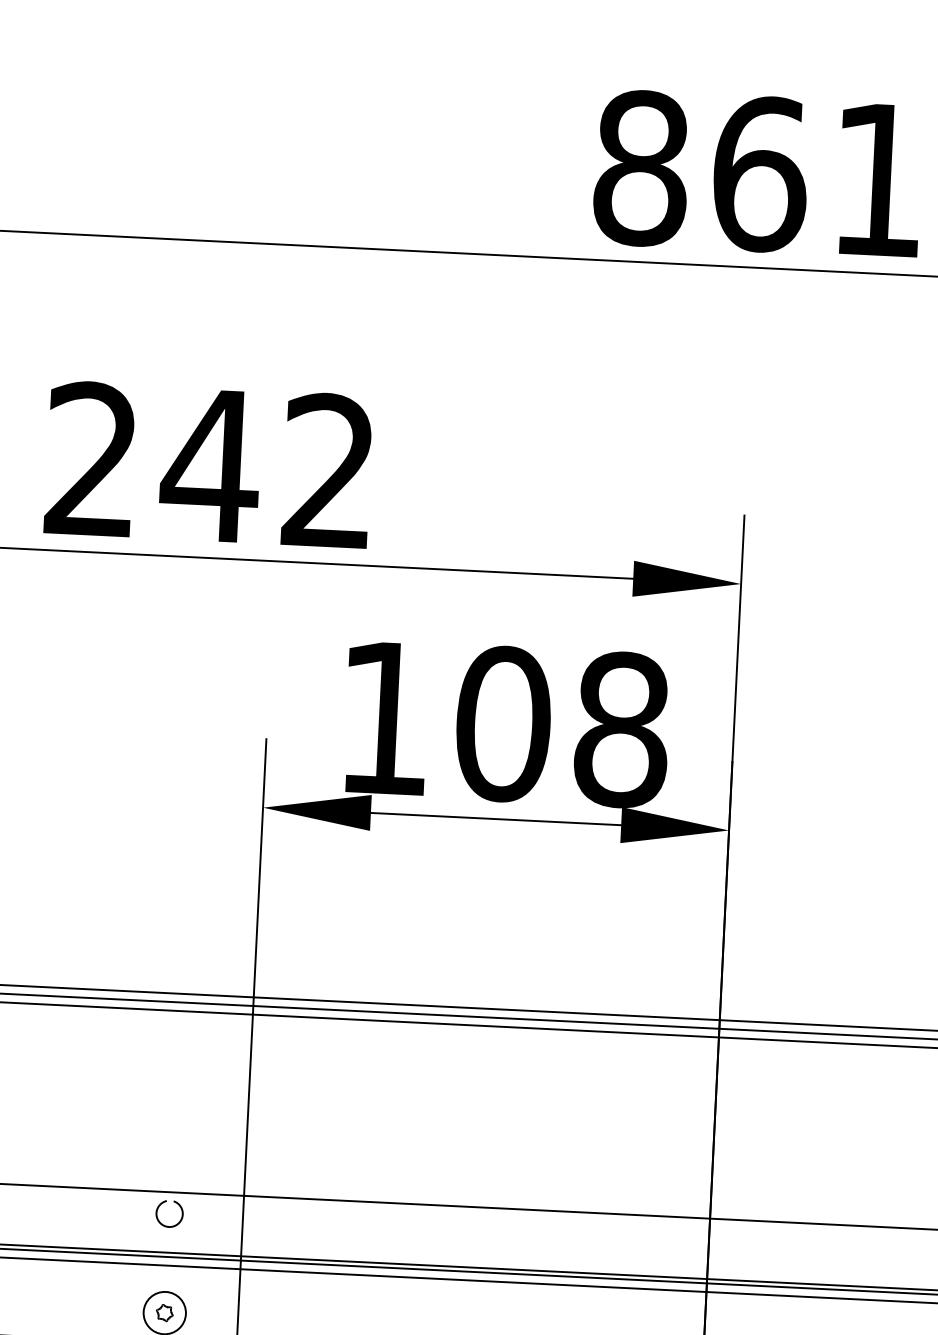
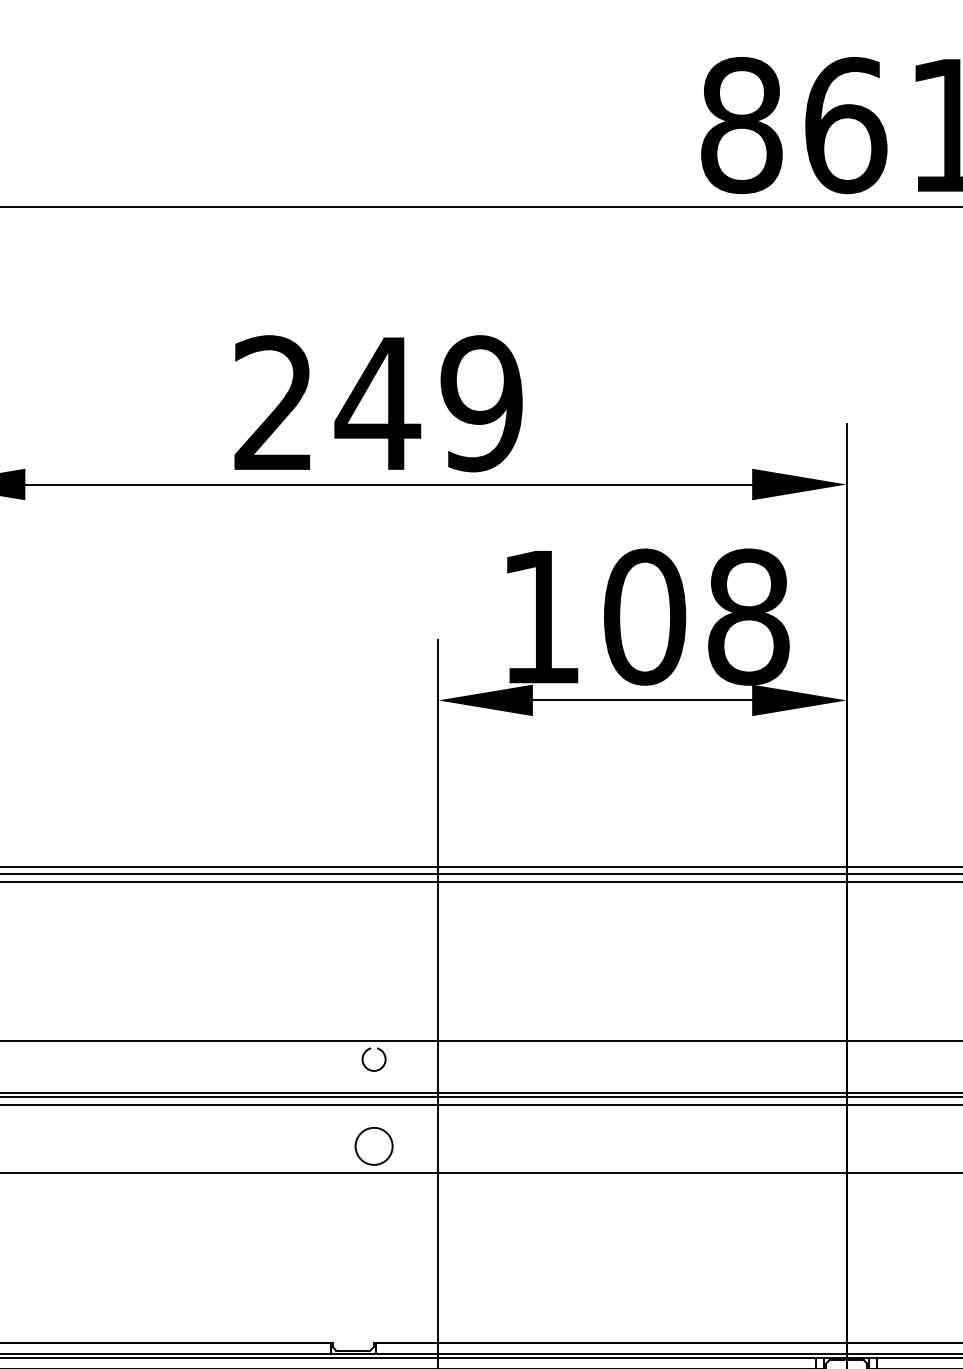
text: (328, 471) -> (481, 403), 242 -> 249
part: (164, 1313) -> (373, 1146), removed

